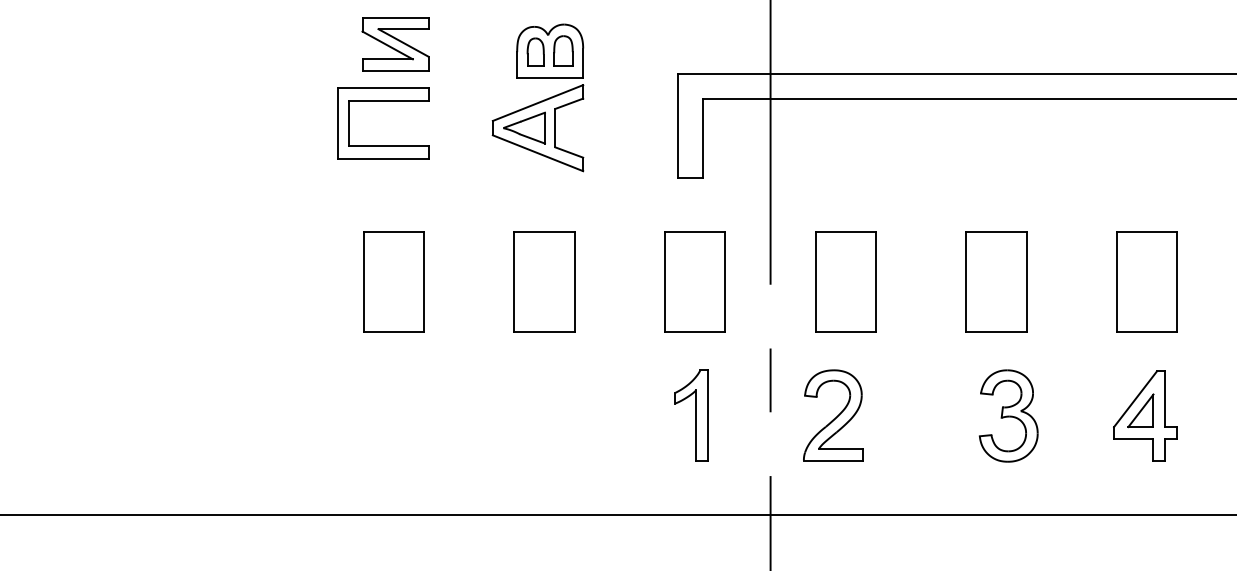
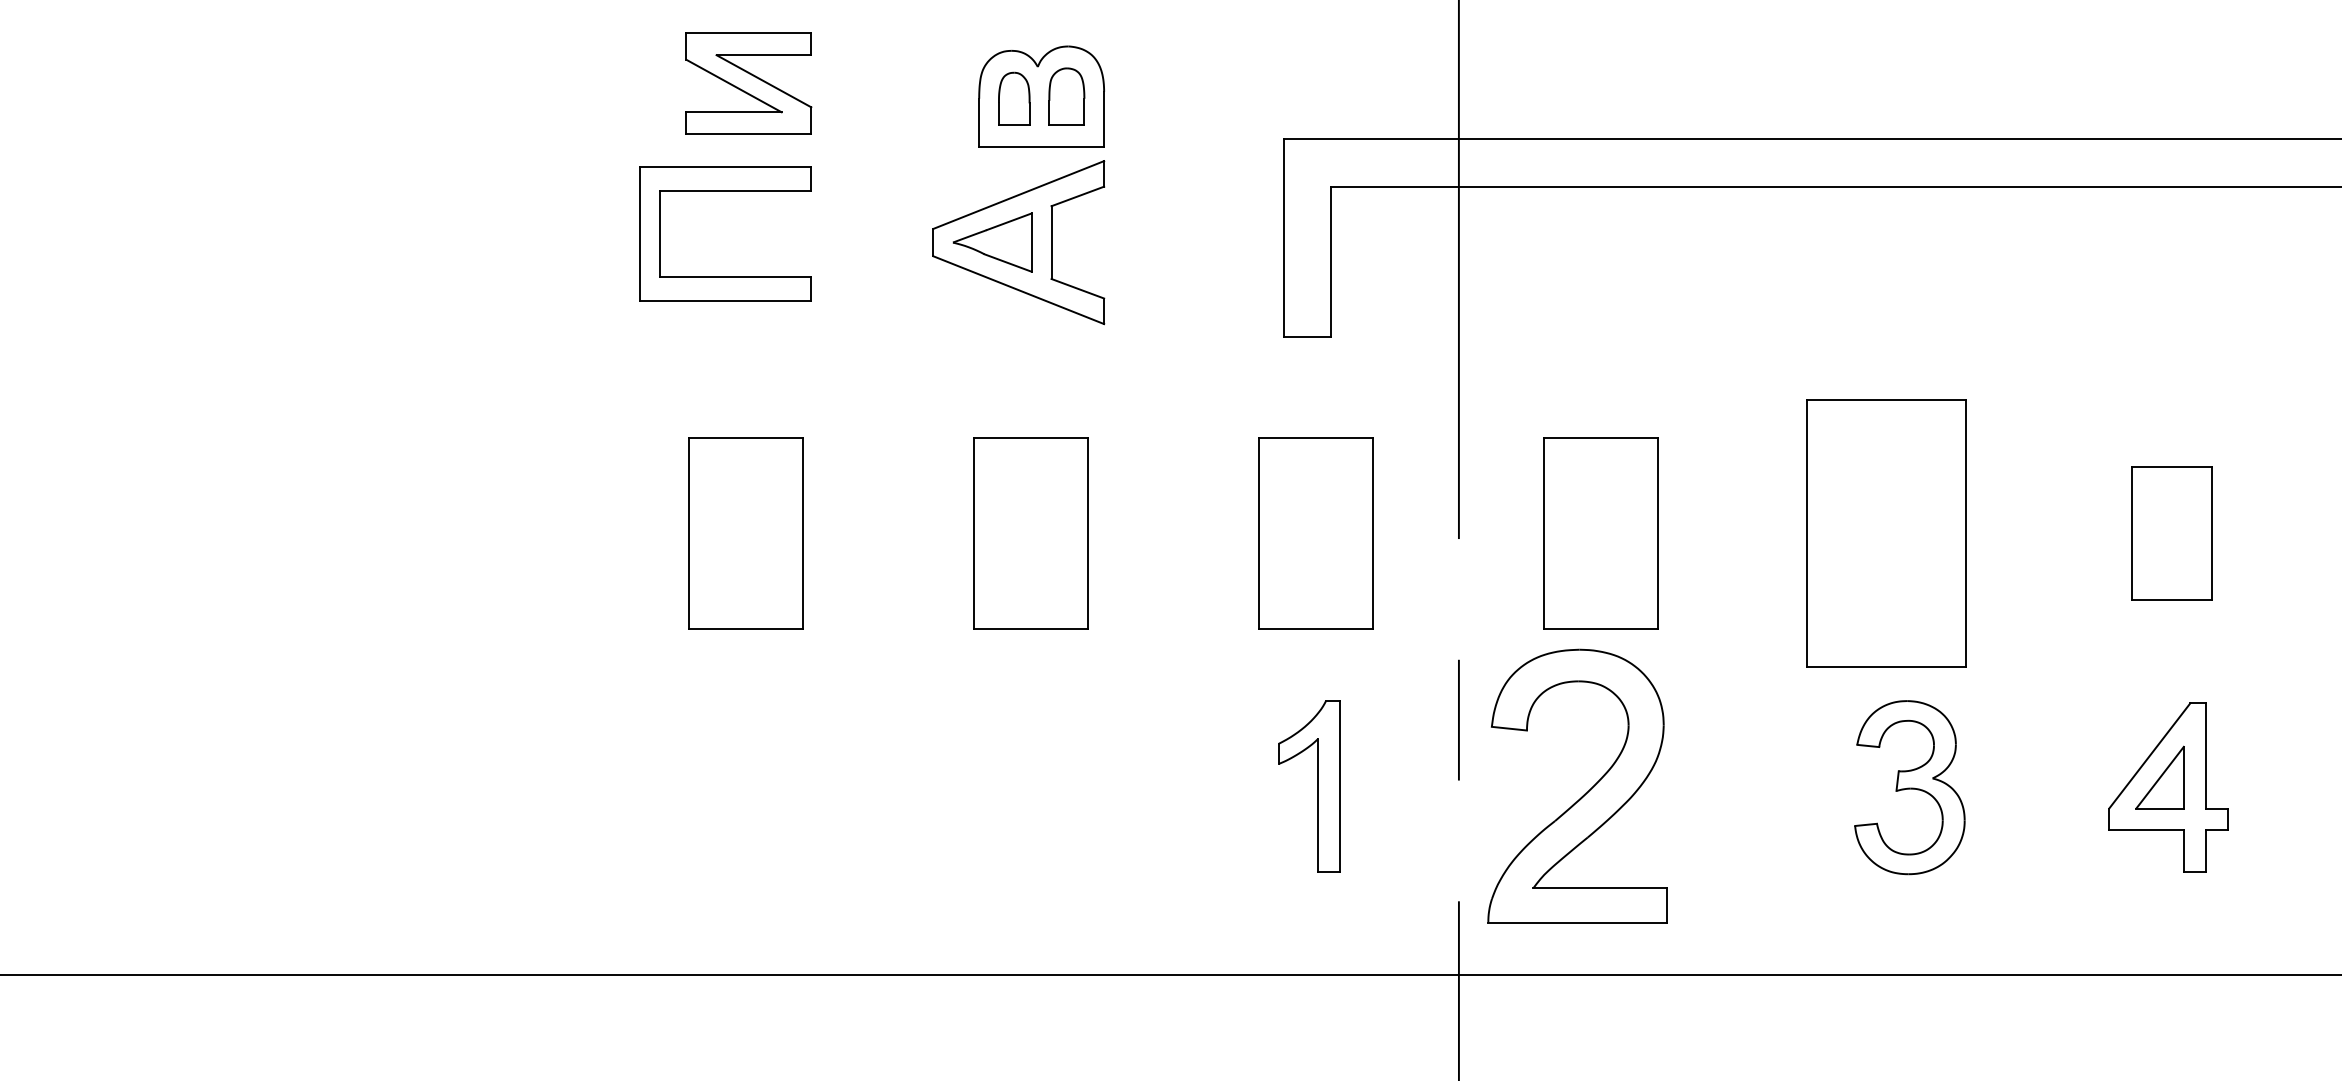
part: (996, 281) -> (1886, 532), size x1.4
part: (1146, 281) -> (2170, 532), size x0.7
part: (833, 415) -> (1578, 786), size x1.6

